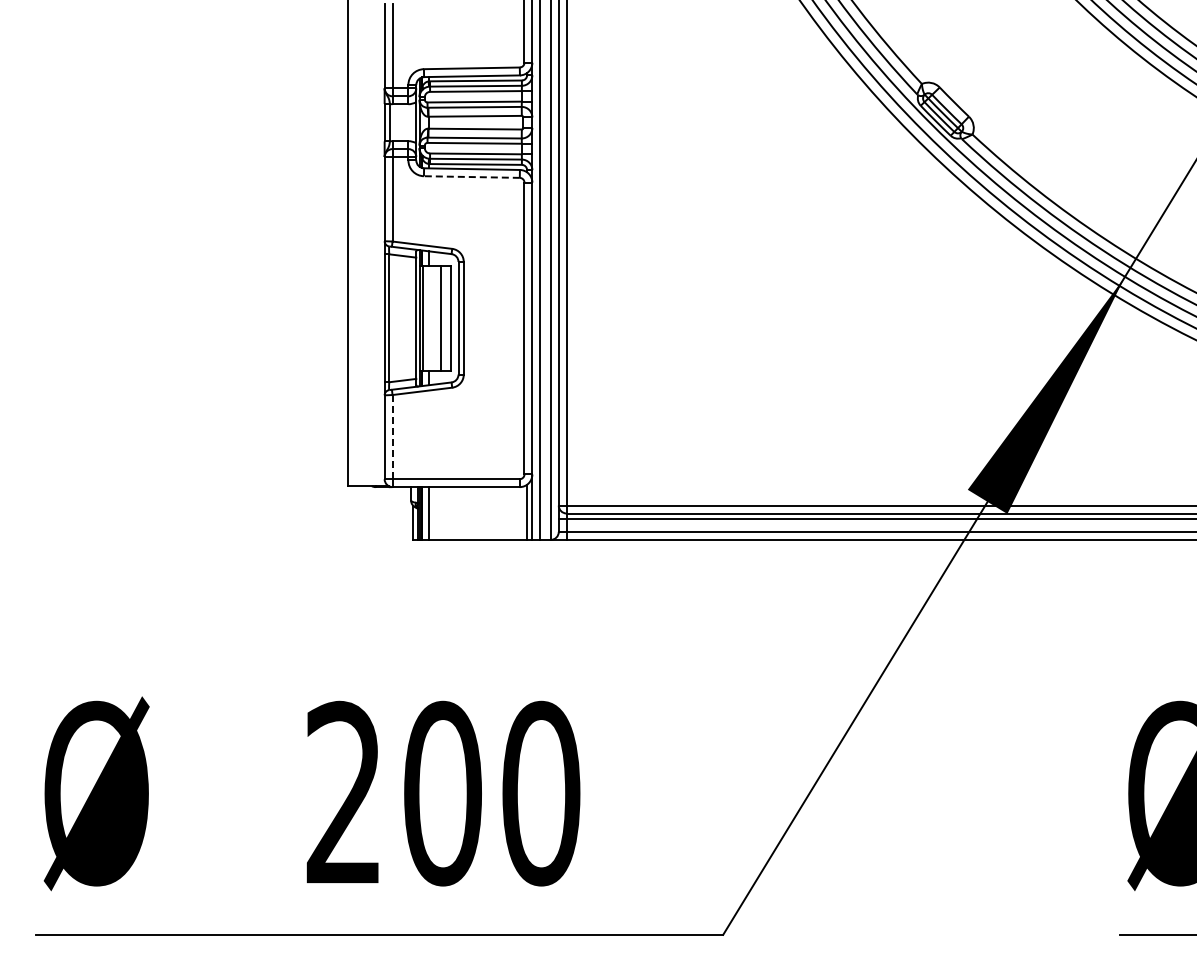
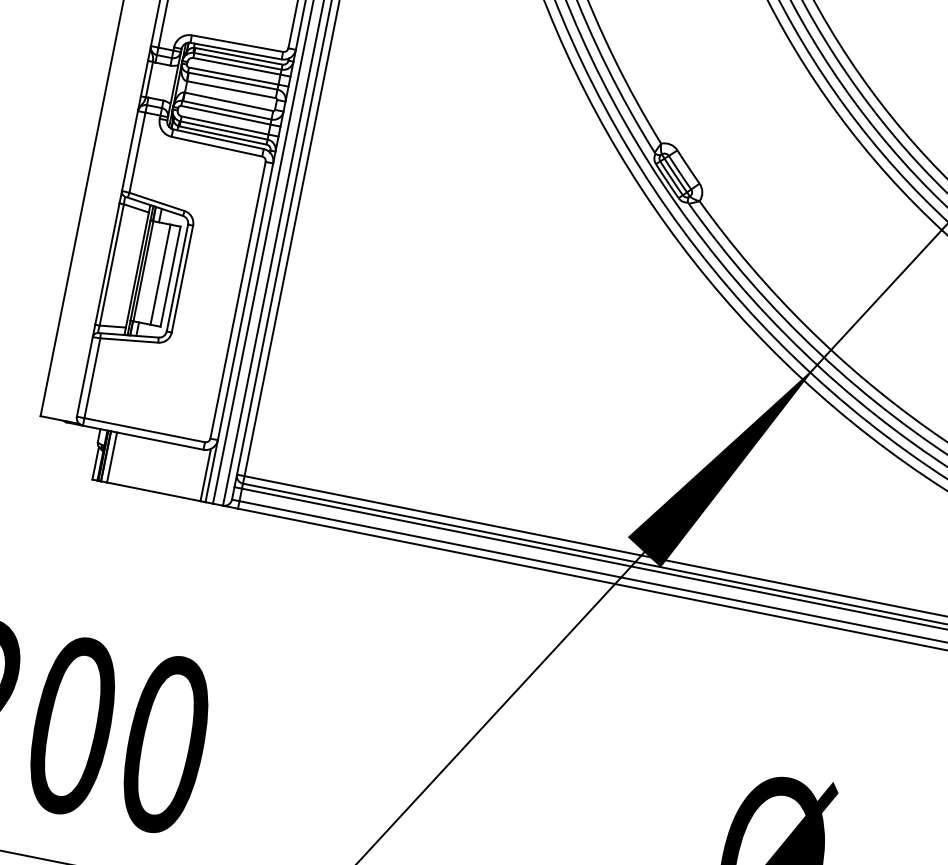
line: (471, 177) -> (216, 147), dashed -> solid
line: (392, 437) -> (92, 378), dashed -> solid

